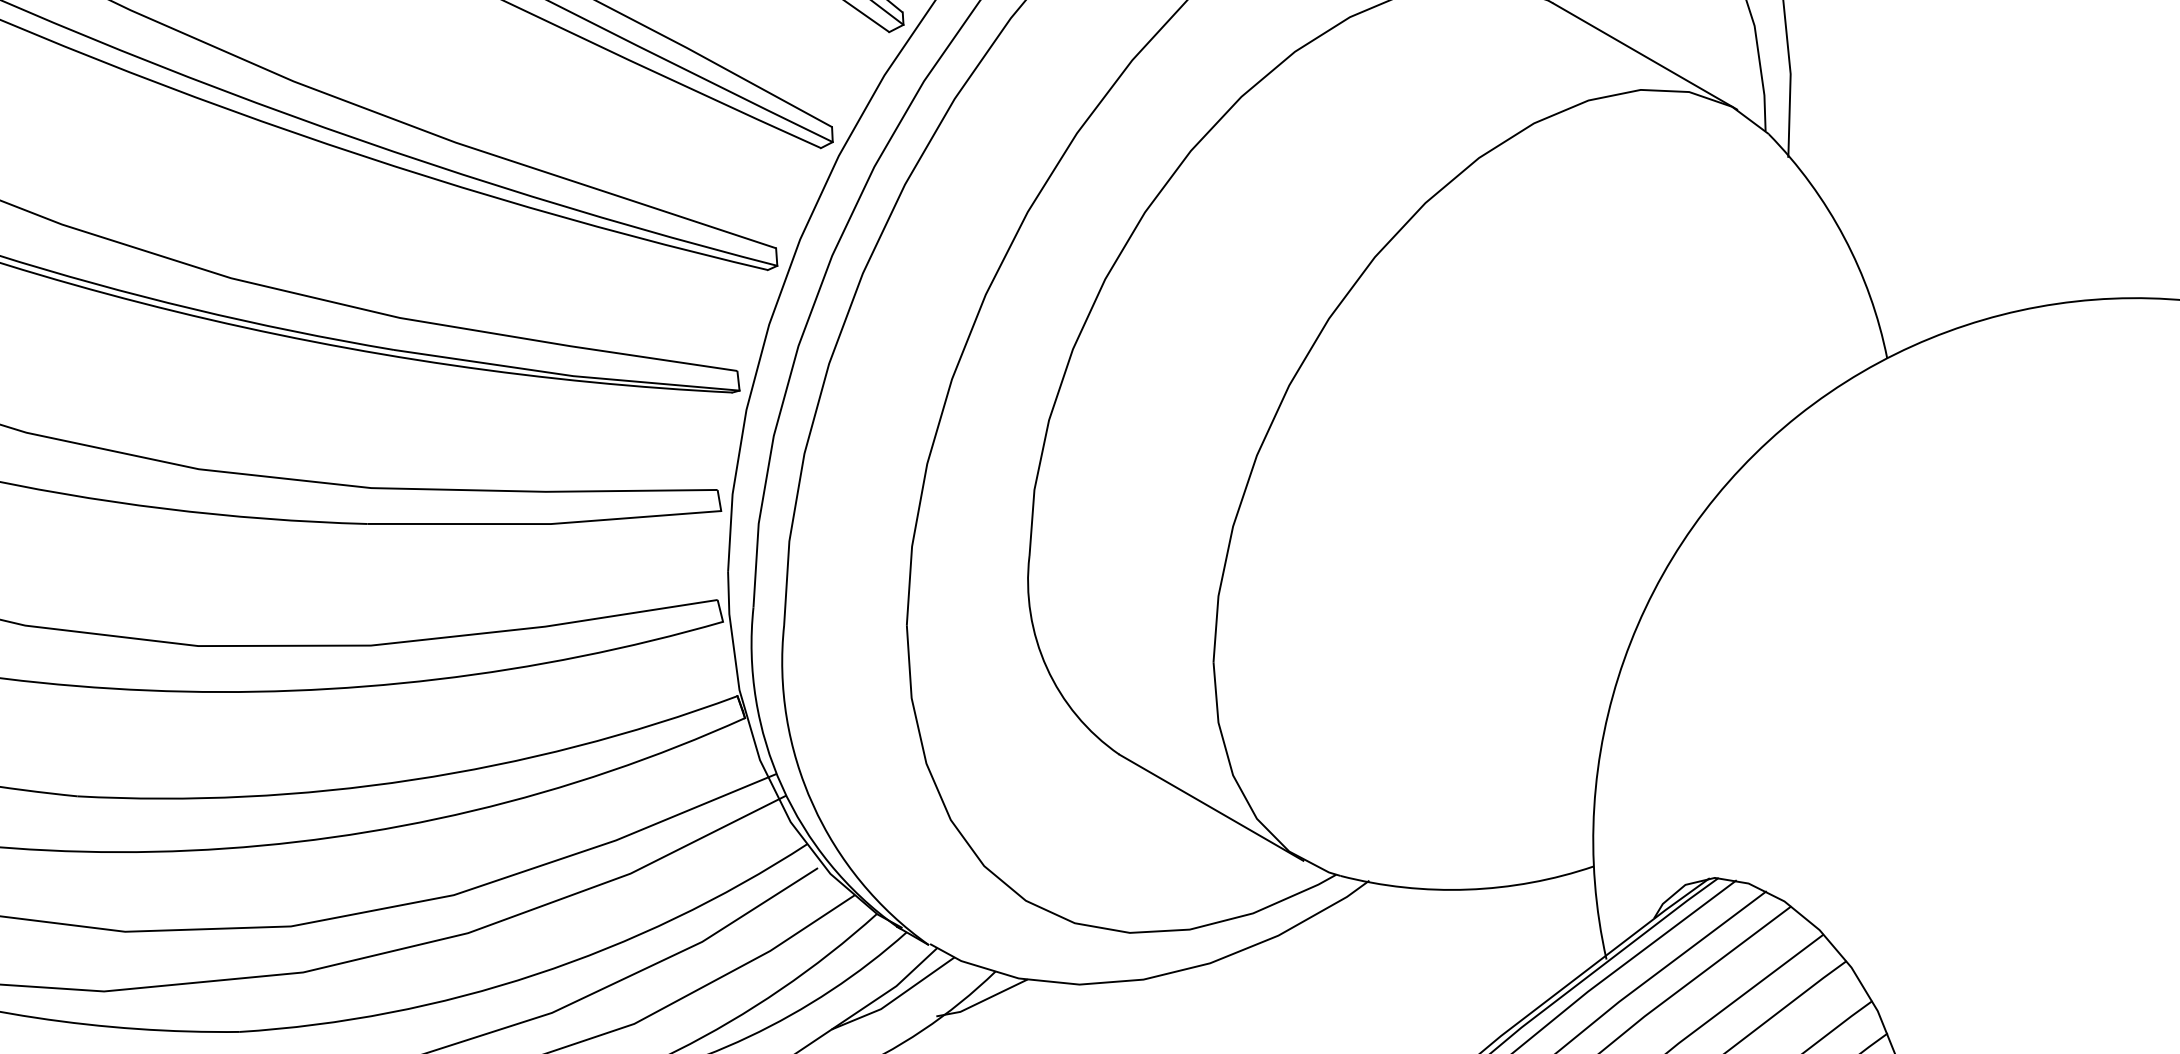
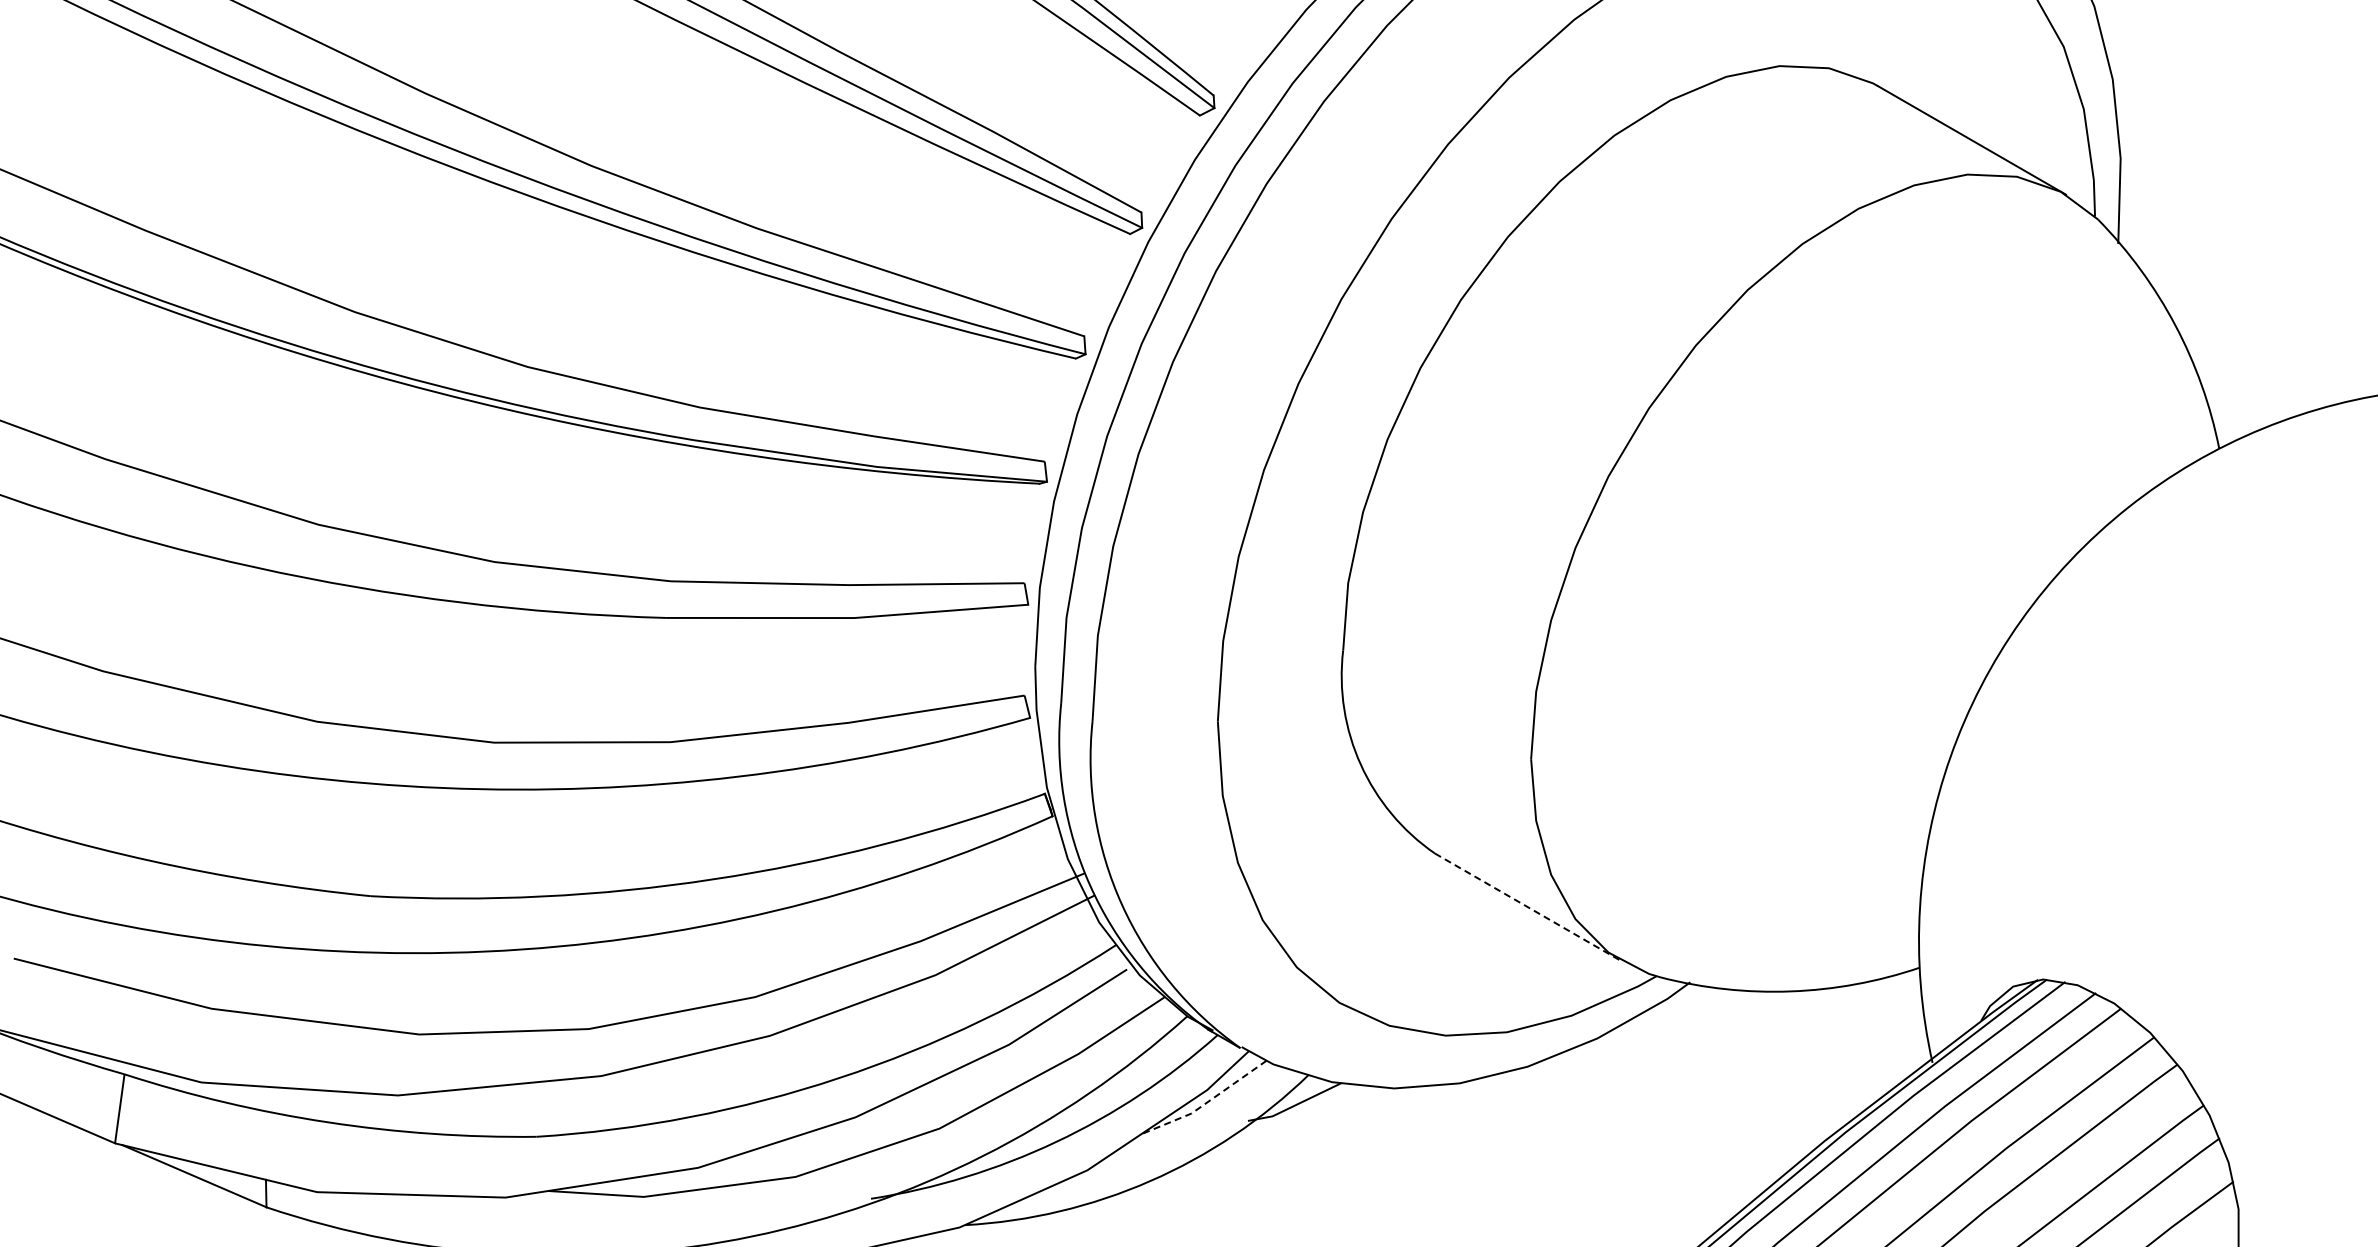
line: (1210, 807) -> (1528, 907), solid -> dashed
line: (895, 999) -> (1206, 1103), solid -> dashed

